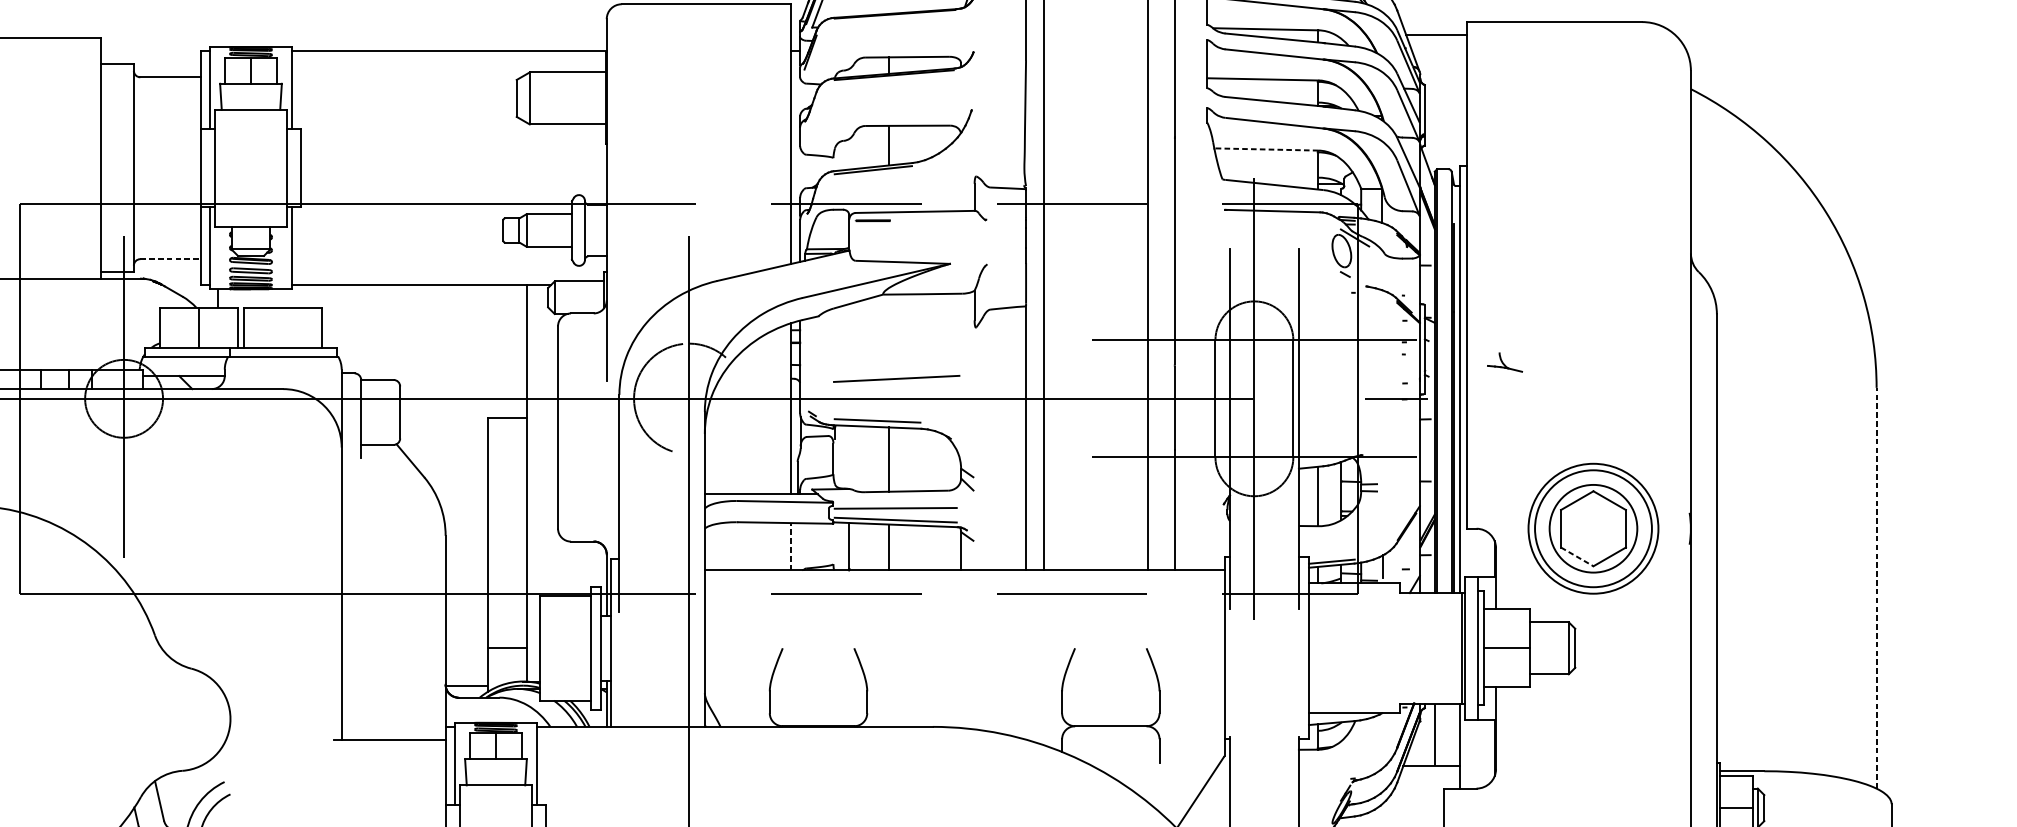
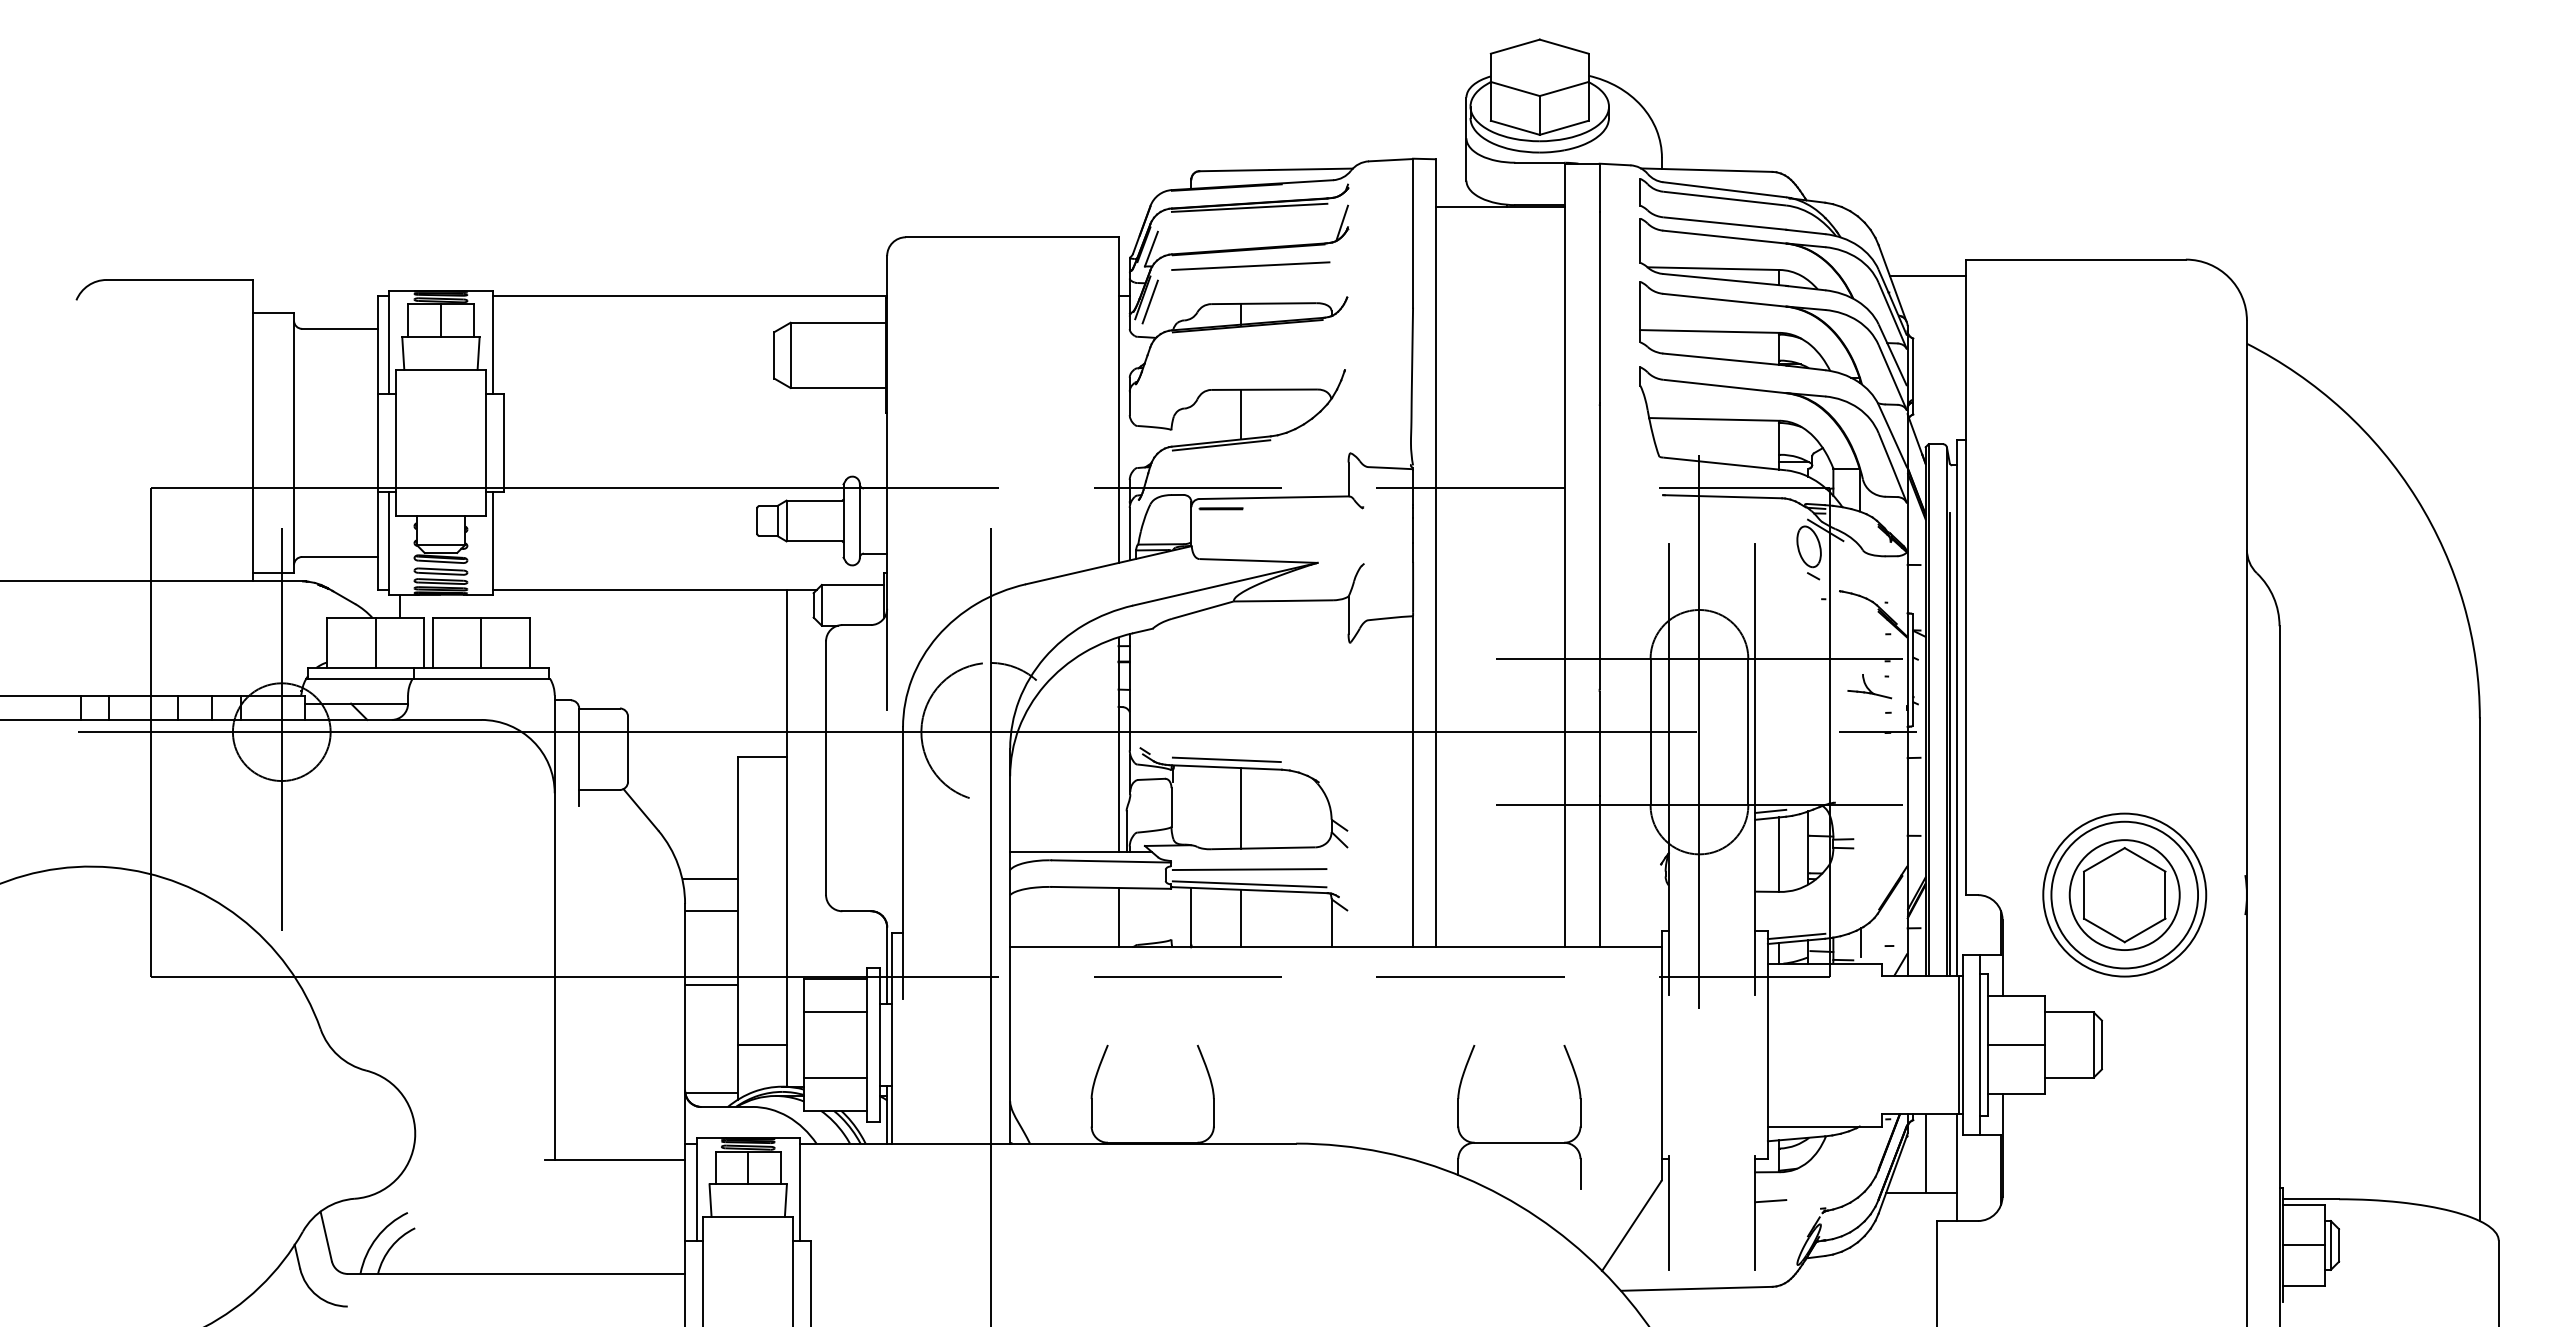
line: (815, 55) -> (1149, 301), added
line: (1265, 149) -> (1713, 419), dashed -> solid
line: (170, 259) -> (339, 557), dashed -> solid
line: (283, 327) -> (481, 642), added
part: (1504, 362) -> (1869, 686), moved
line: (896, 378) -> (1250, 265), moved
line: (1311, 461) -> (1770, 810), added
line: (465, 515) -> (710, 878), added
line: (466, 541) -> (711, 911), added
line: (791, 546) -> (1118, 917), dashed -> solid
line: (1577, 556) -> (2104, 930), dashed -> solid
line: (1876, 588) -> (2479, 969), dashed -> solid
line: (466, 600) -> (711, 984), added
line: (565, 622) -> (835, 1012), added
line: (565, 674) -> (835, 1077), added
line: (1311, 773) -> (1770, 1201), added

